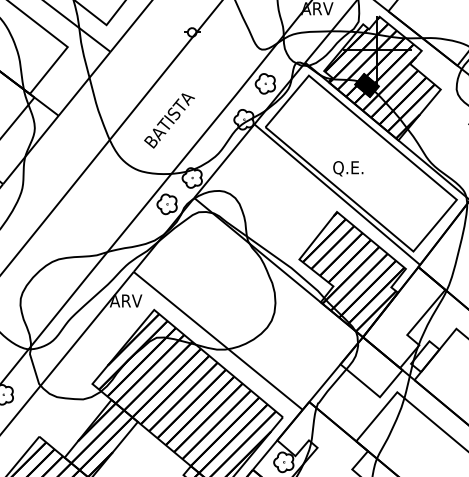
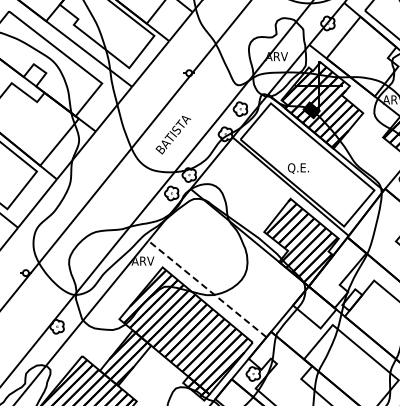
line: (218, 340) -> (207, 288), solid -> dashed

